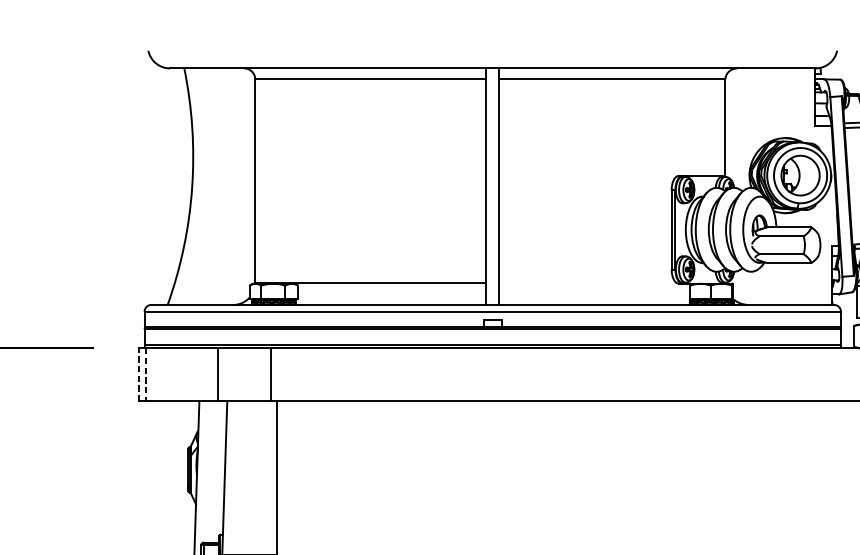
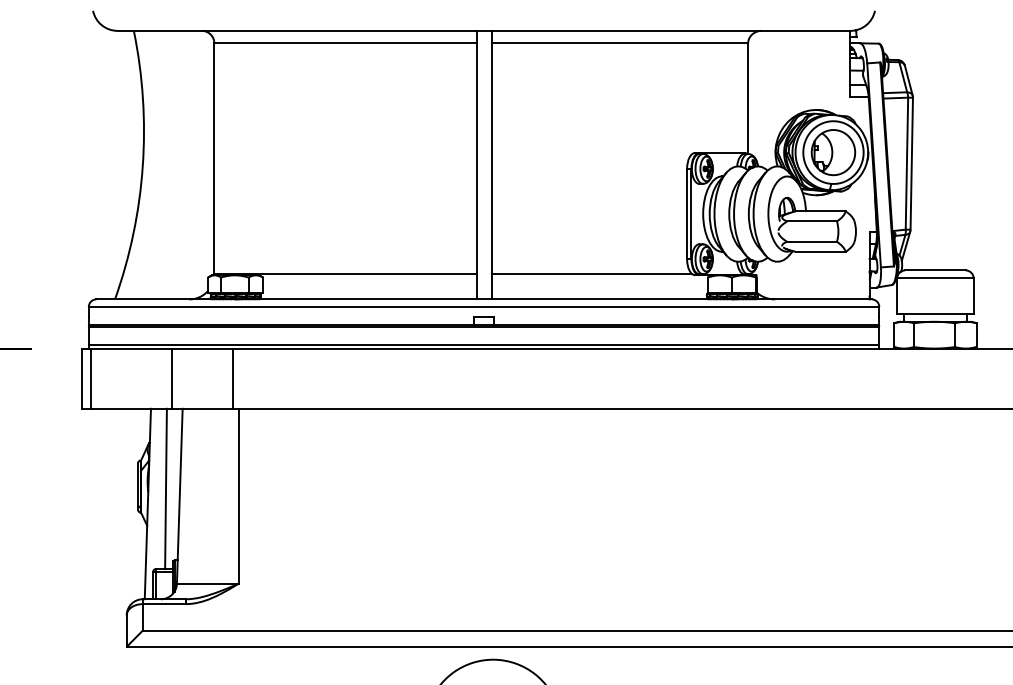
line: (587, 283) -> (591, 274), added
line: (139, 374) -> (82, 378), dashed -> solid
line: (146, 375) -> (90, 379), dashed -> solid
line: (212, 471) -> (165, 488), added

